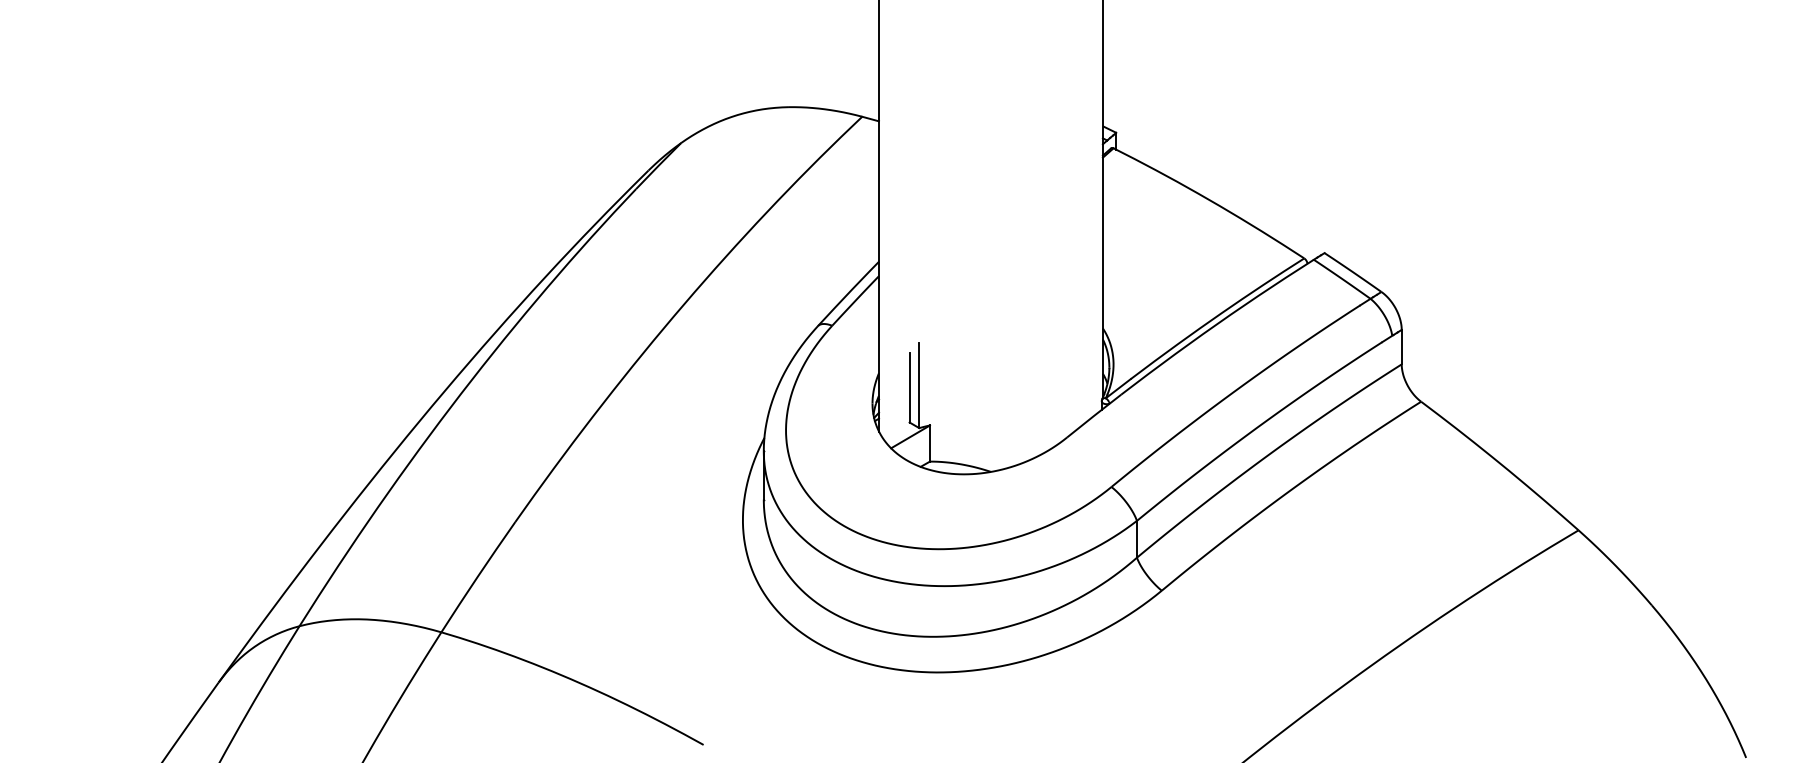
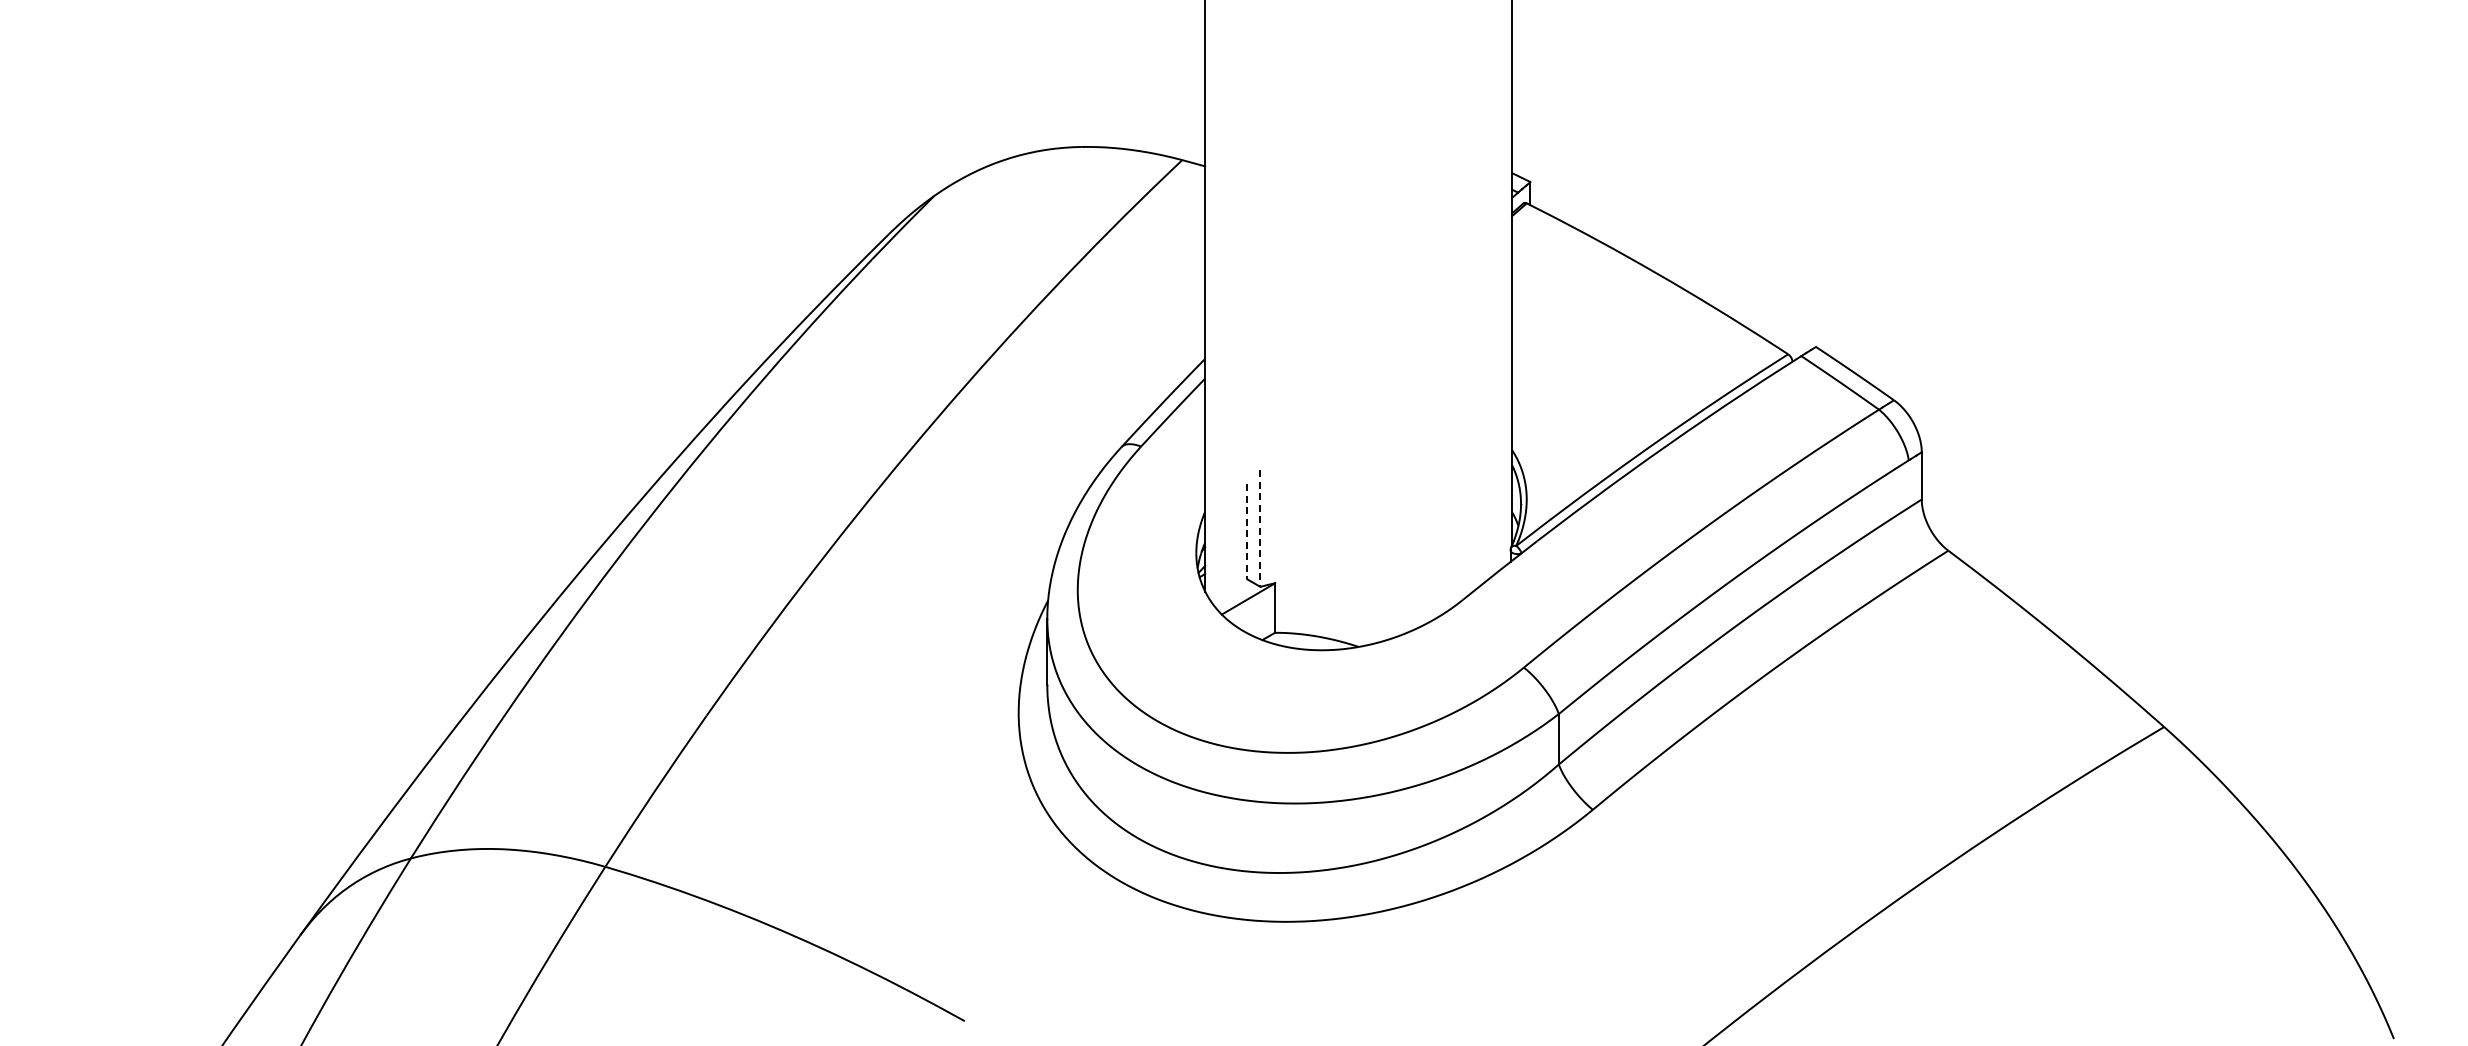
line: (919, 386) -> (1260, 529), solid -> dashed
line: (909, 388) -> (1247, 532), solid -> dashed

